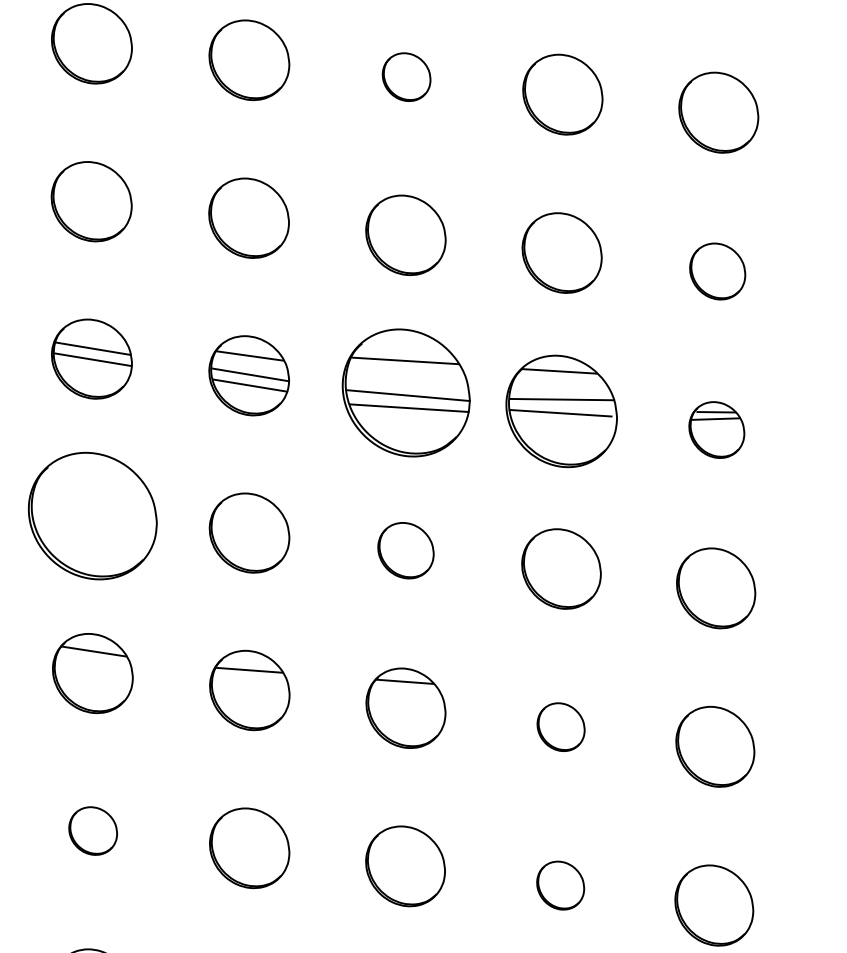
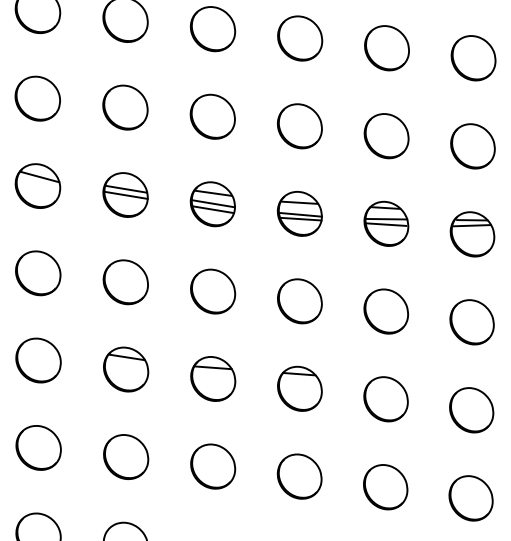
part: (407, 77) -> (300, 38), size x1.67
part: (716, 271) -> (472, 146), size x1.43
part: (405, 392) -> (299, 213), size x0.62
part: (561, 410) -> (386, 223), size x0.71
part: (716, 430) -> (472, 234), size x1.43
part: (91, 516) -> (125, 282), size x0.62
part: (405, 550) -> (299, 301), size x1.43
part: (560, 727) -> (385, 399), size x1.67
part: (93, 830) -> (126, 456), size x1.67
part: (560, 885) -> (385, 487), size x1.67

